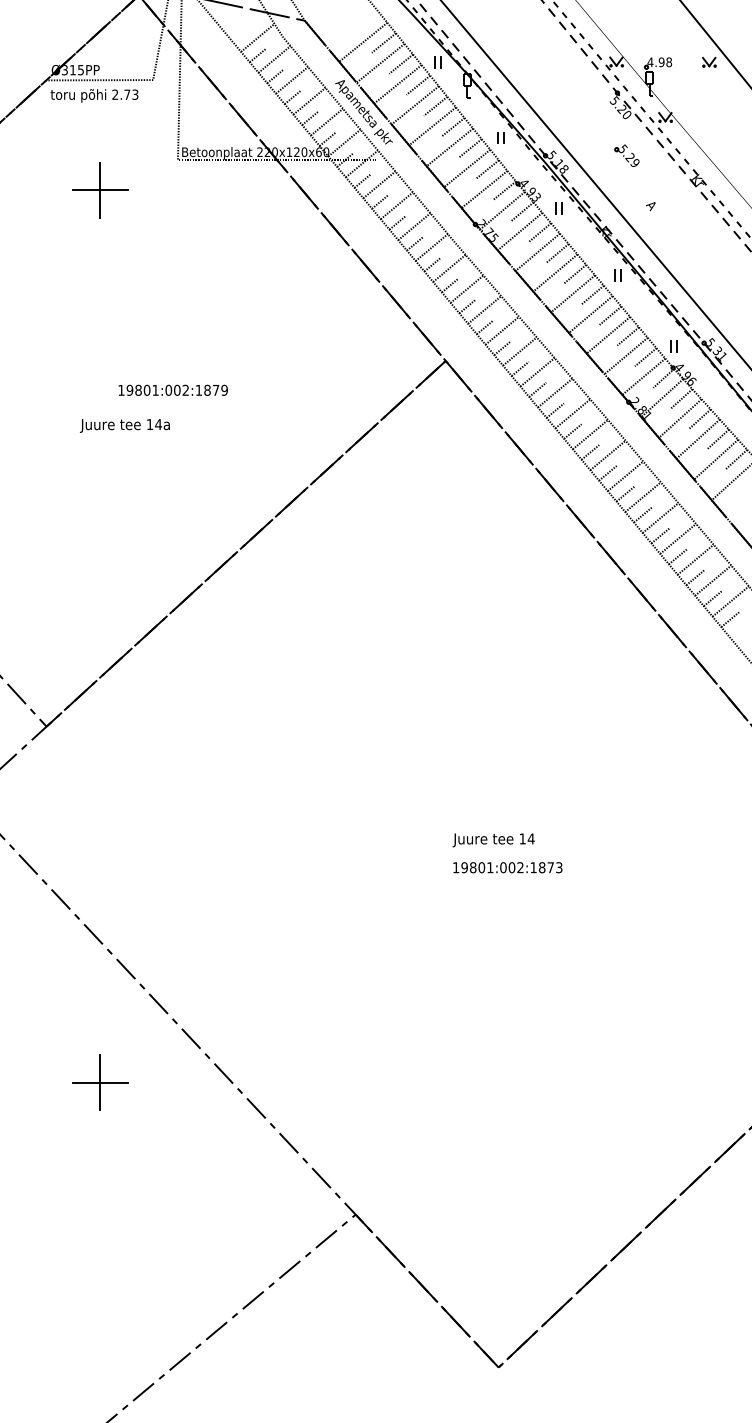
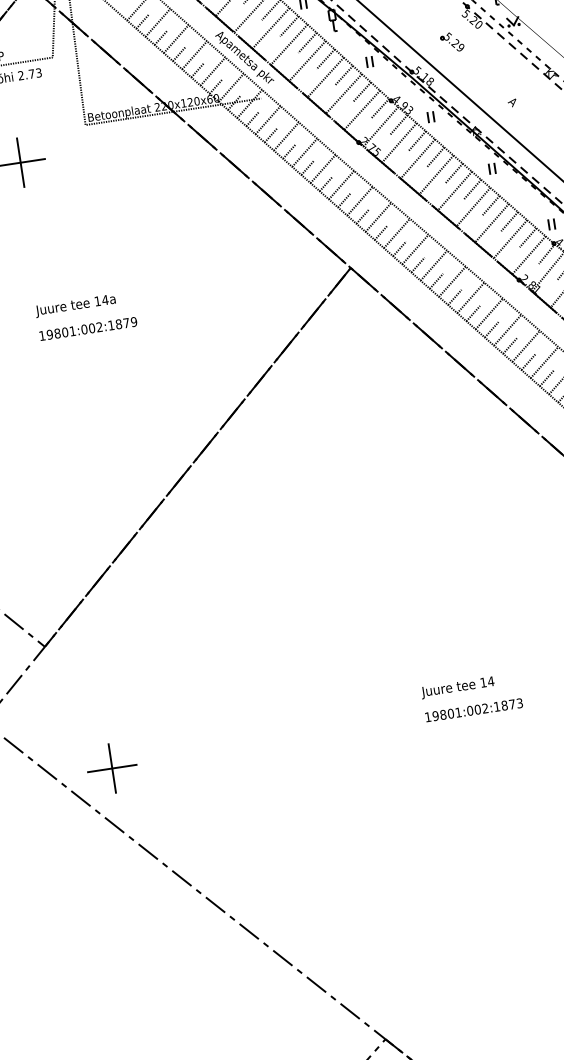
part: (626, 155) -> (451, 42), moved
text: (172, 389) -> (87, 328), moved
text: (124, 425) -> (75, 305), moved
part: (100, 1082) -> (112, 768), moved

